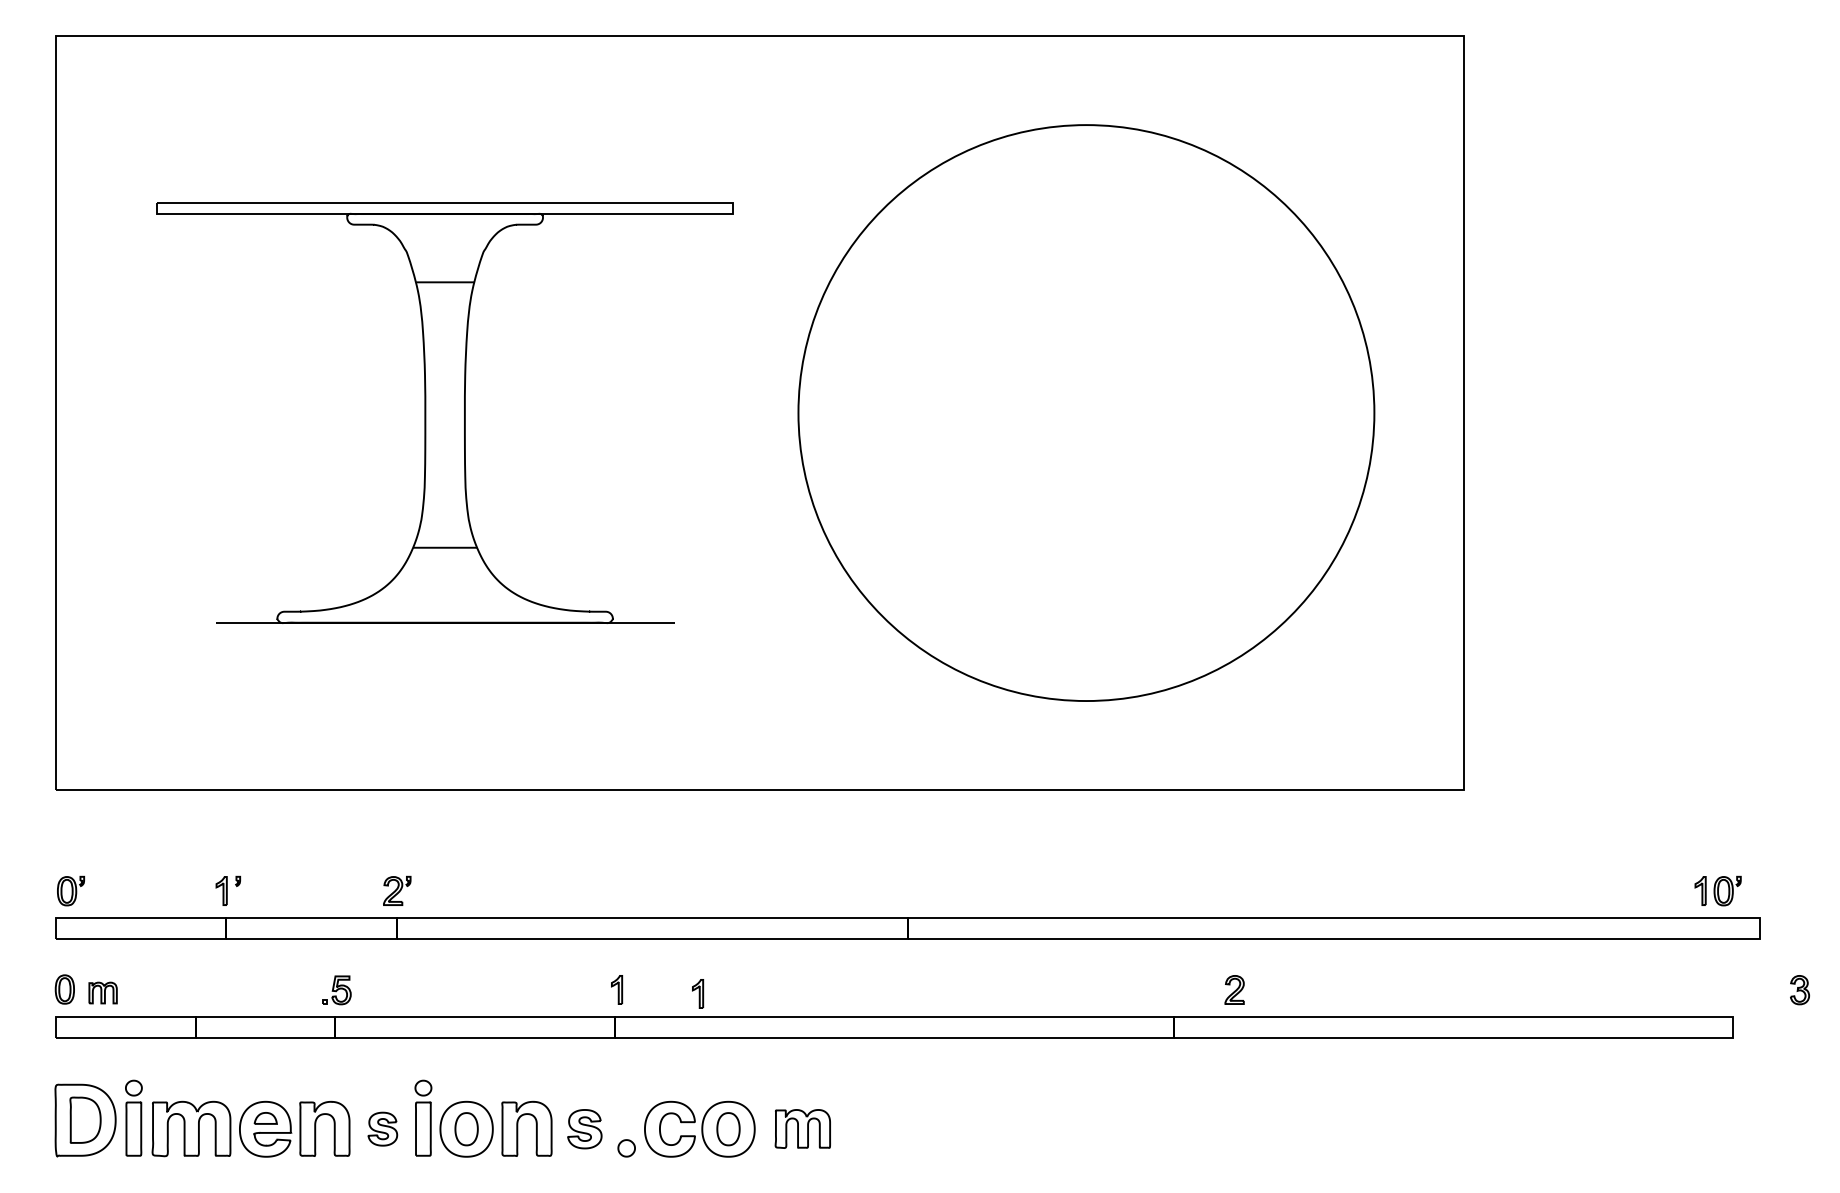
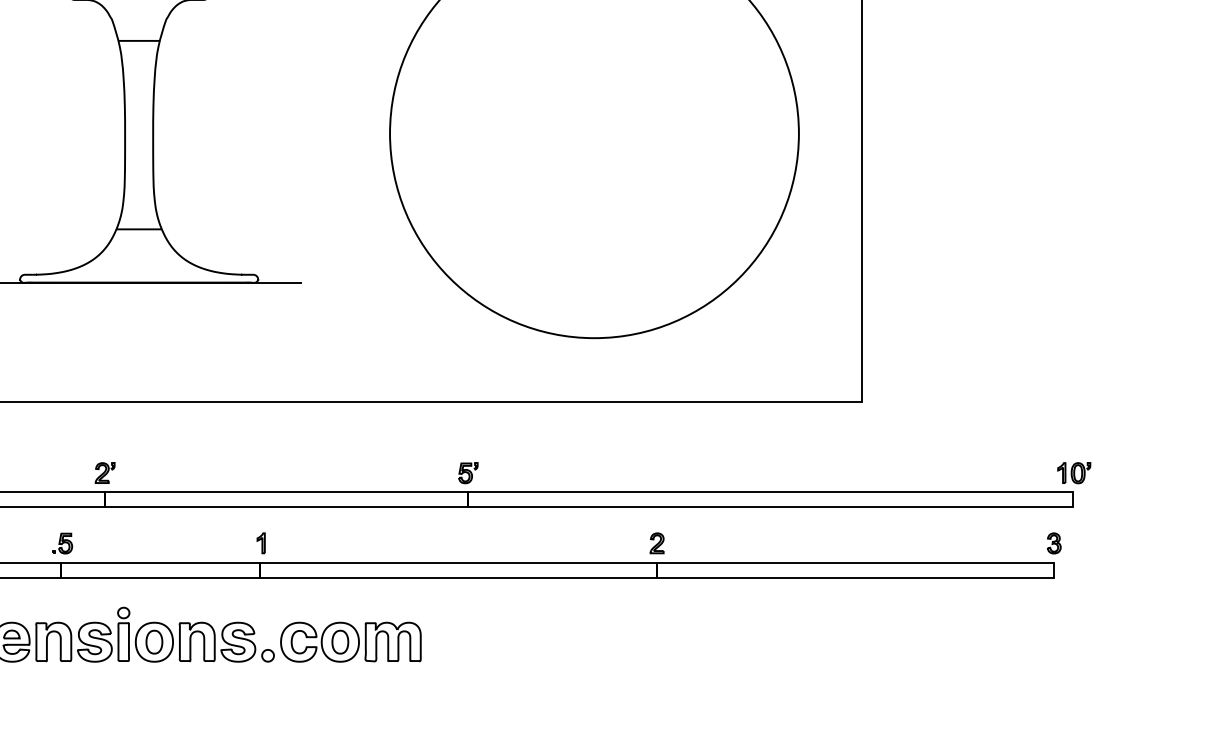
part: (908, 890) -> (468, 472), added
part: (1717, 890) -> (1073, 472), moved
part: (1234, 989) -> (657, 542), moved
part: (1799, 990) -> (1053, 543), moved
part: (698, 993) -> (319, 545), removed
part: (382, 1128) -> (94, 641), size x1.67
part: (584, 1128) -> (238, 641), size x1.43
part: (802, 1128) -> (392, 641), size x1.43

